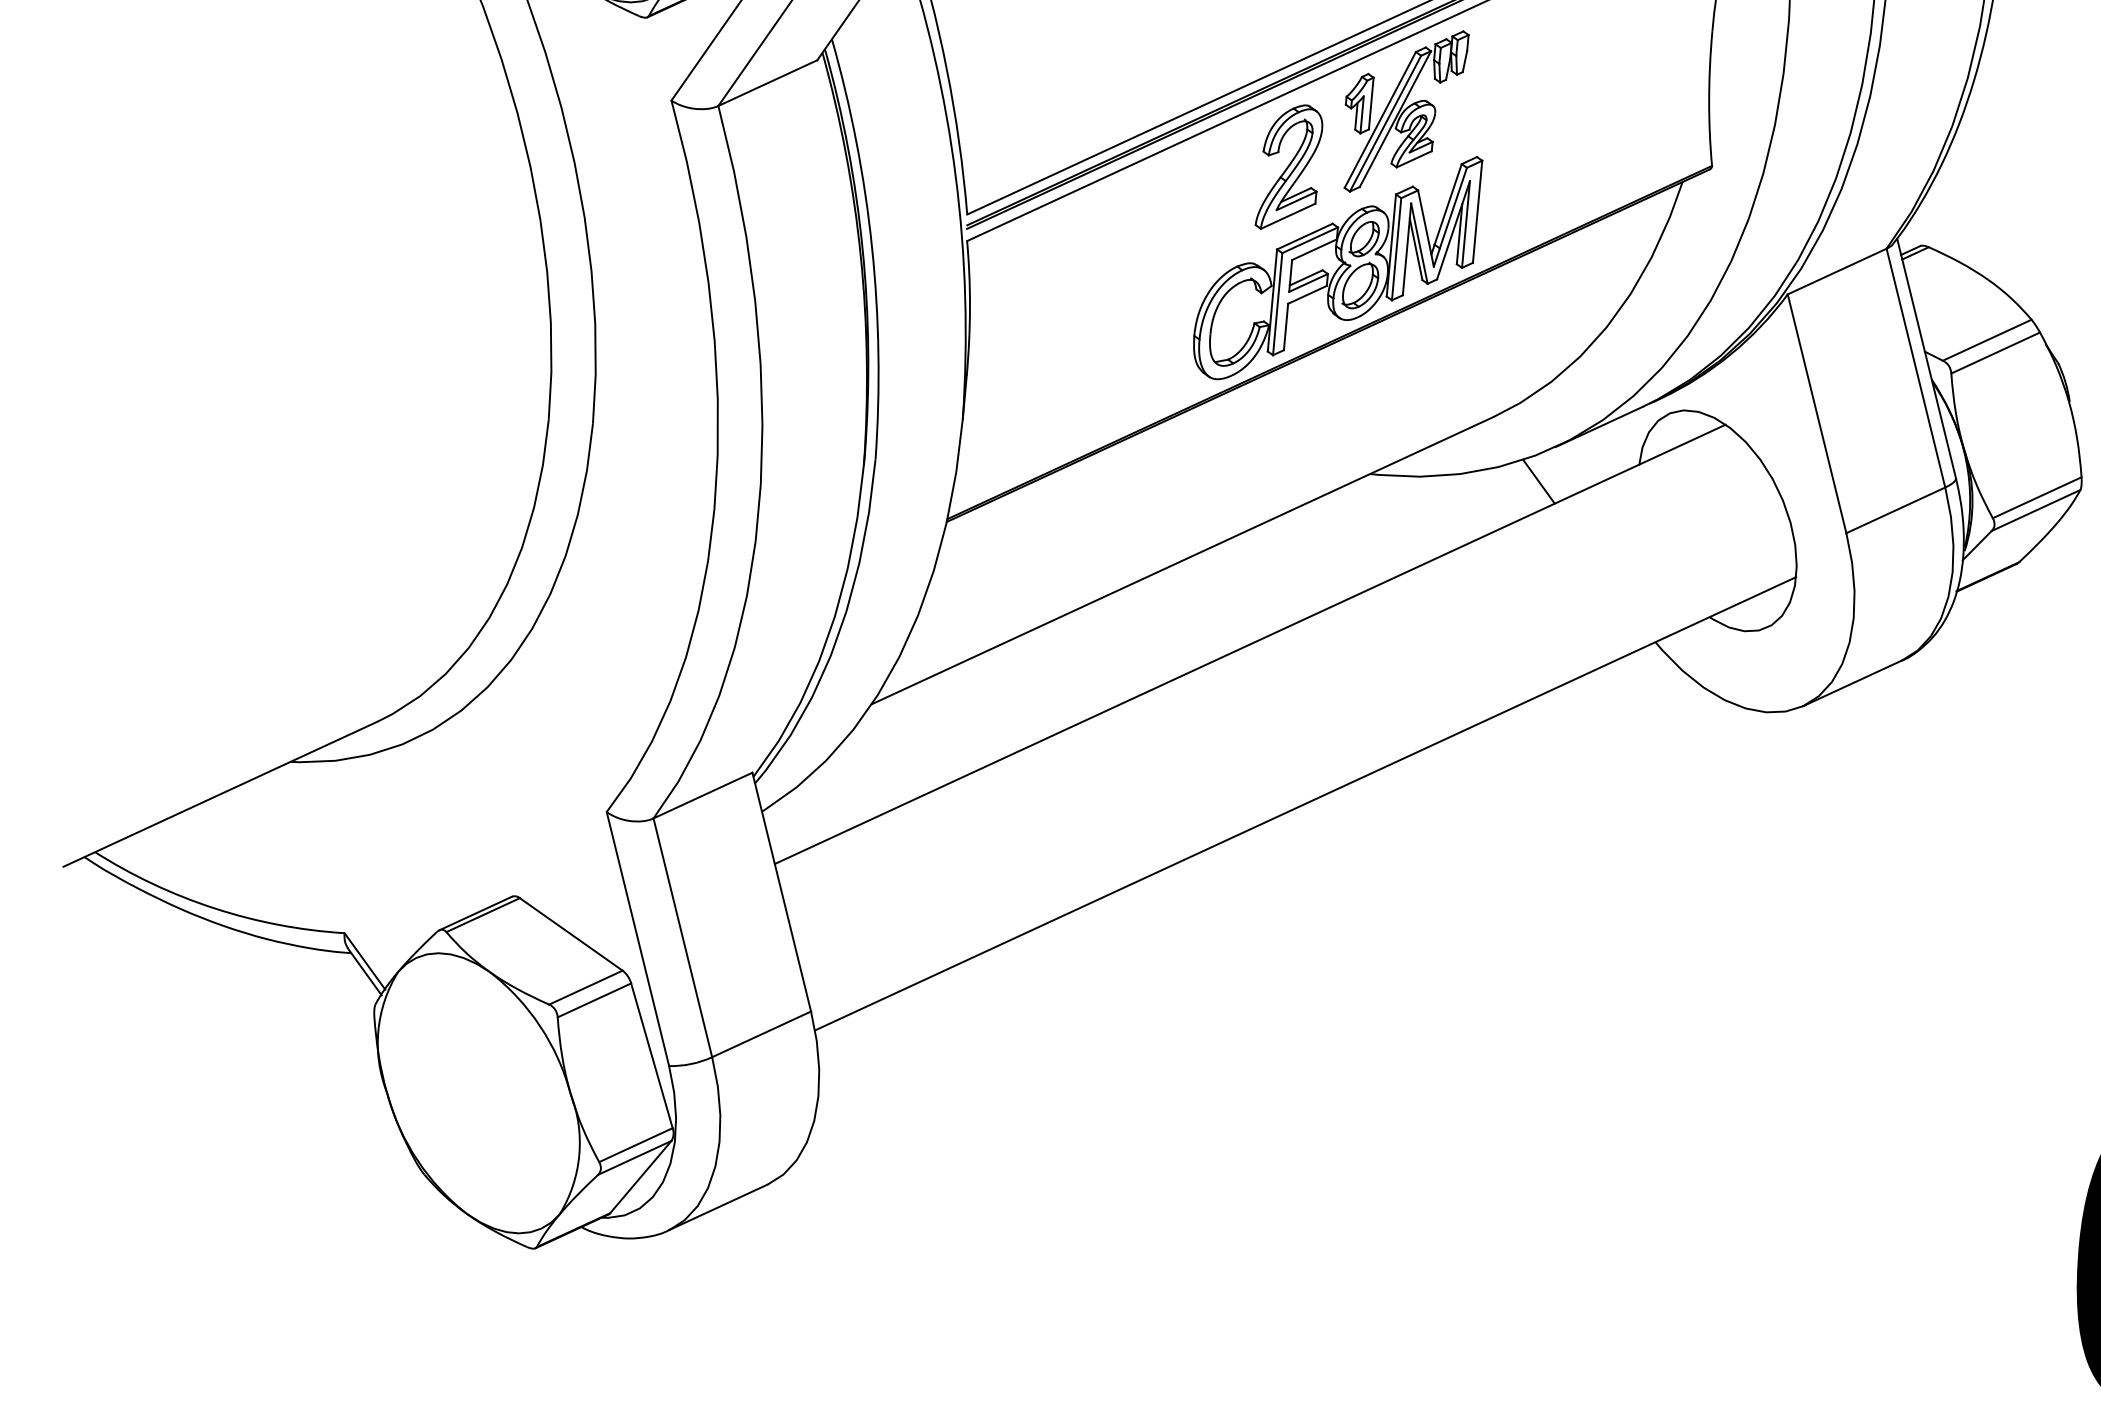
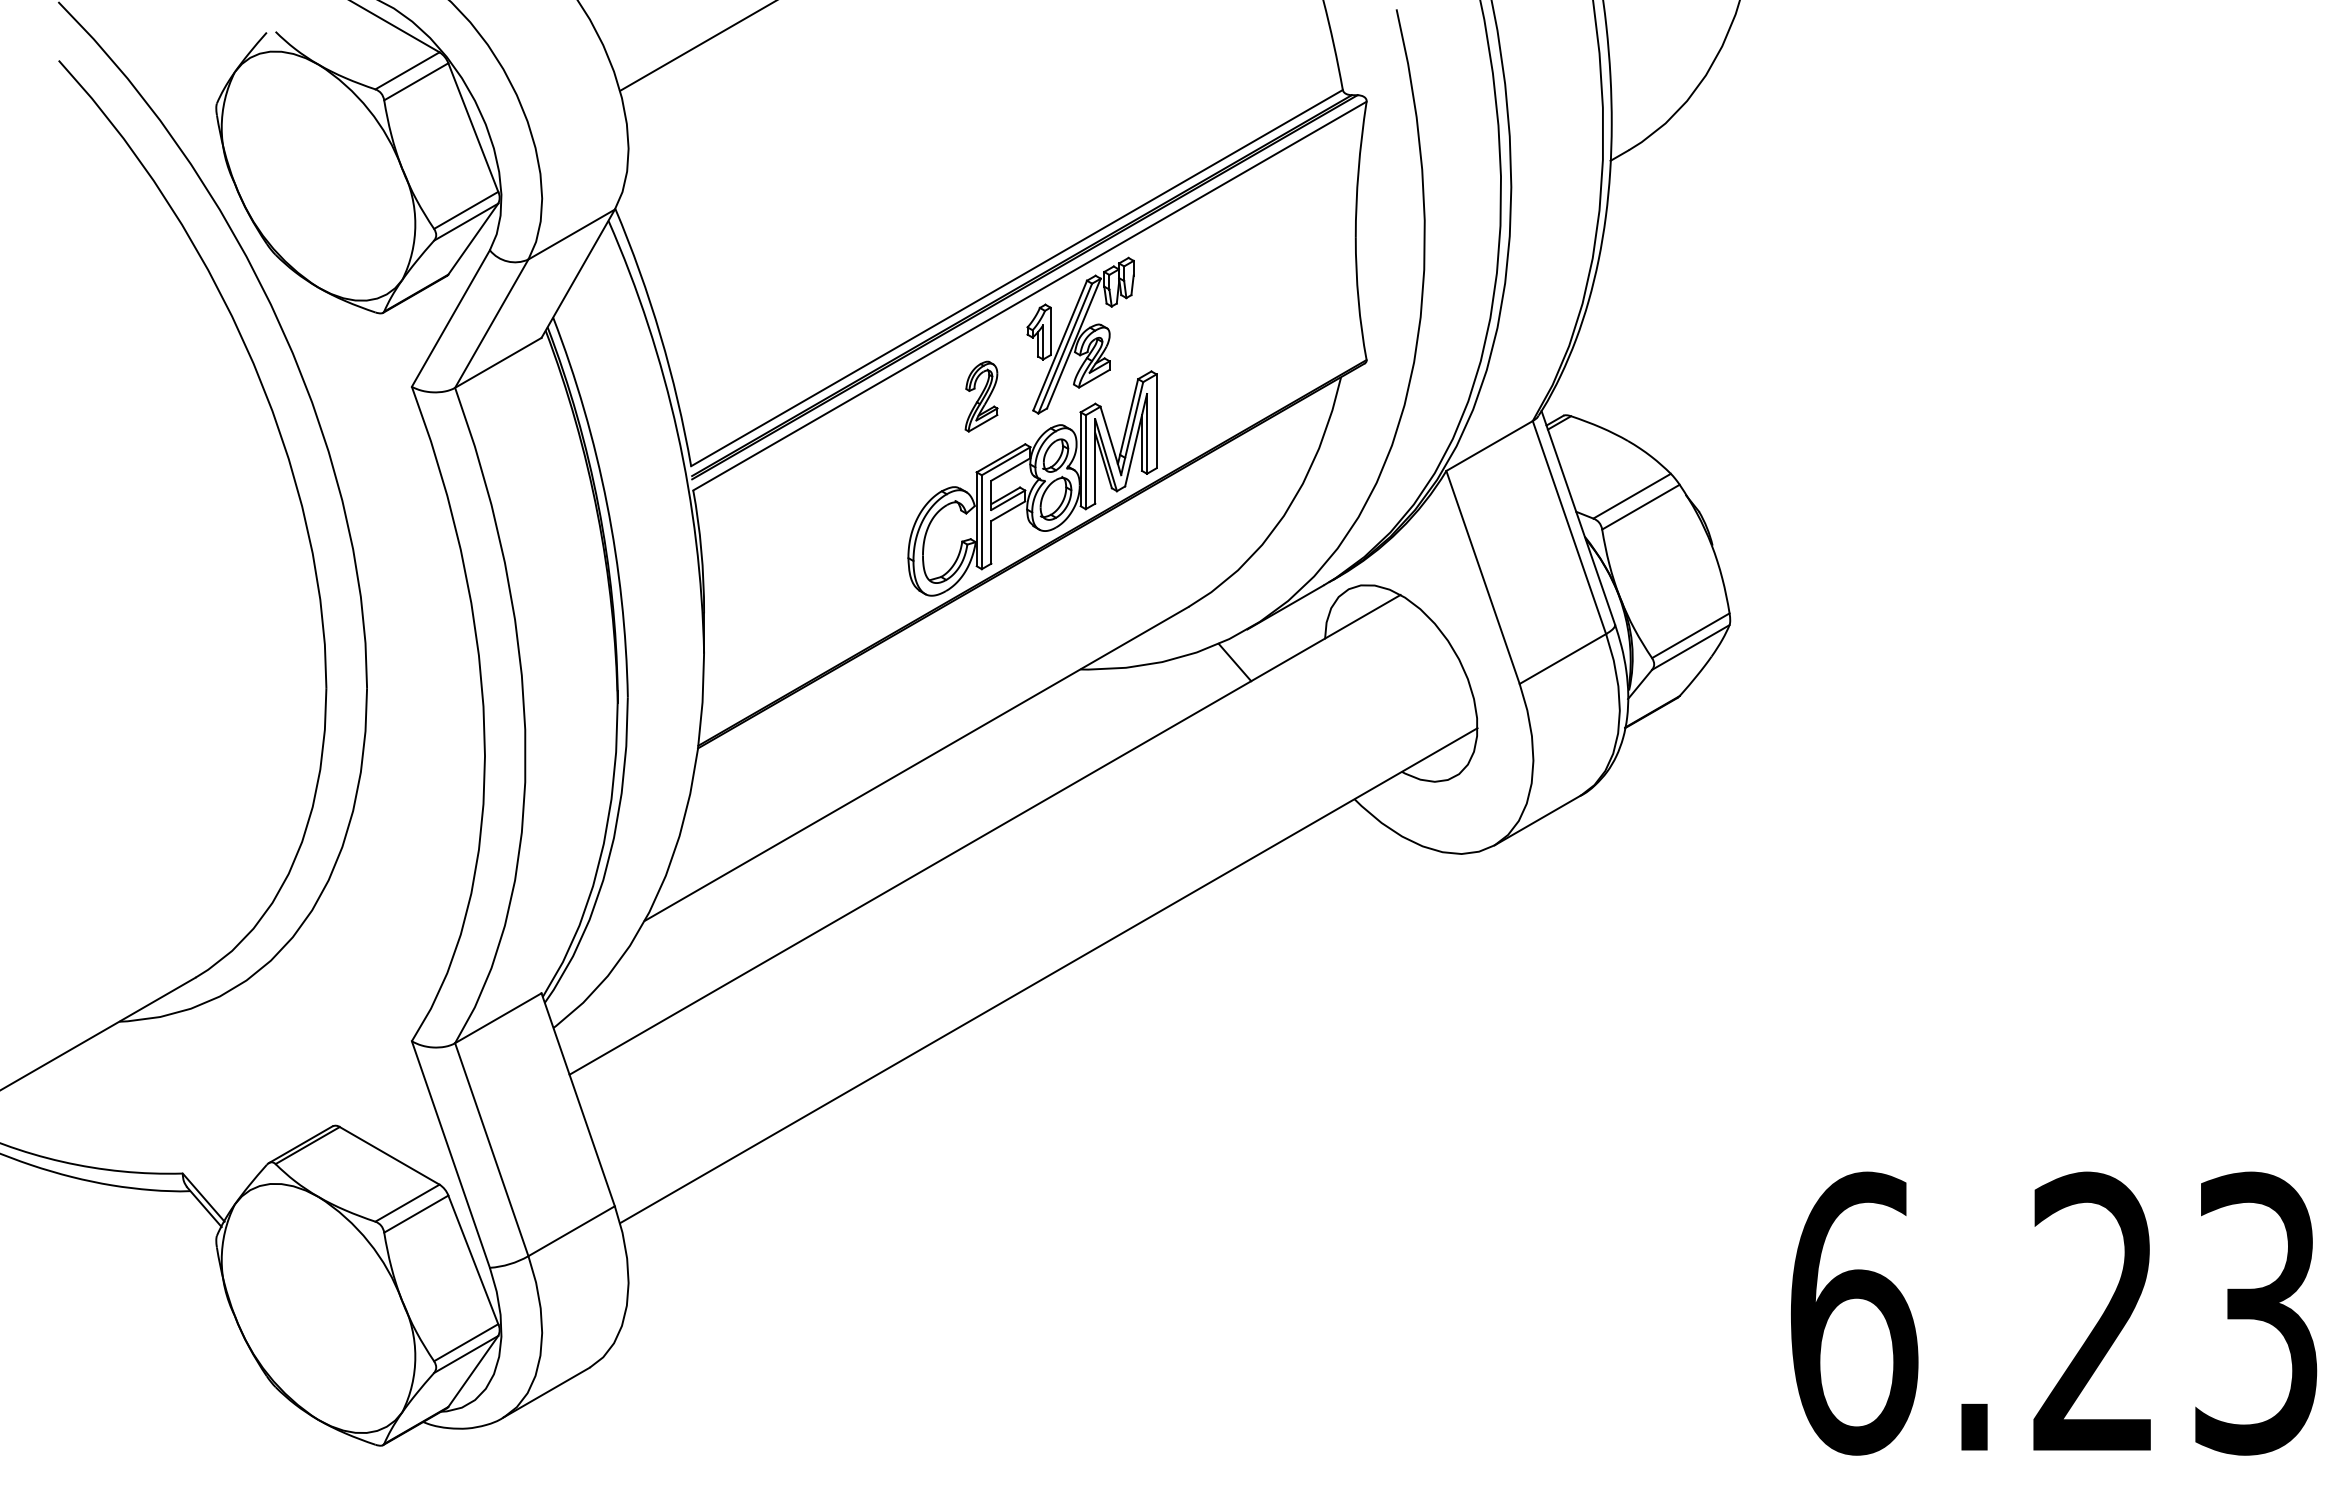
part: (1289, 167) -> (981, 396), size x0.6

